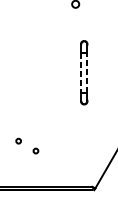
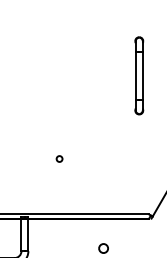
line: (86, 72) -> (142, 75), dashed -> solid
line: (81, 73) -> (135, 76), dashed -> solid
circle: (35, 150) -> (80, 170), removed

